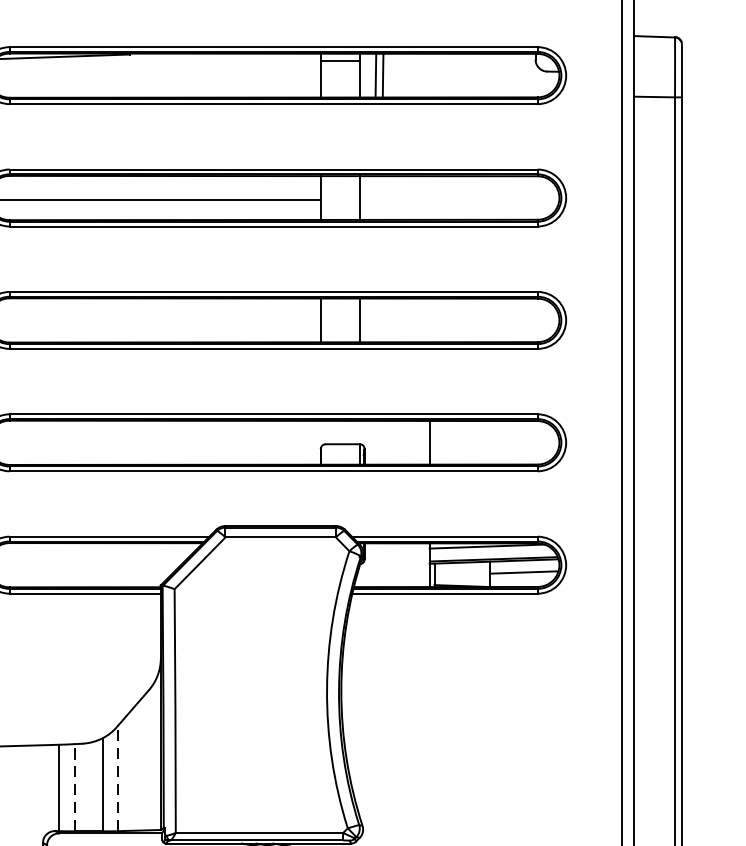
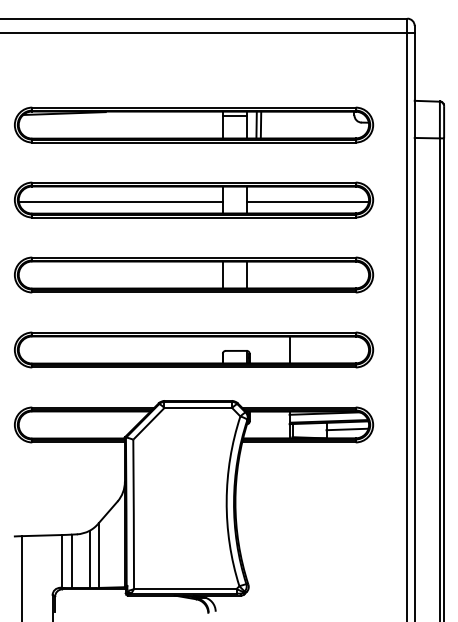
line: (458, 200) -> (307, 201), added
line: (117, 778) -> (98, 555), dashed -> solid
line: (75, 788) -> (72, 561), dashed -> solid

